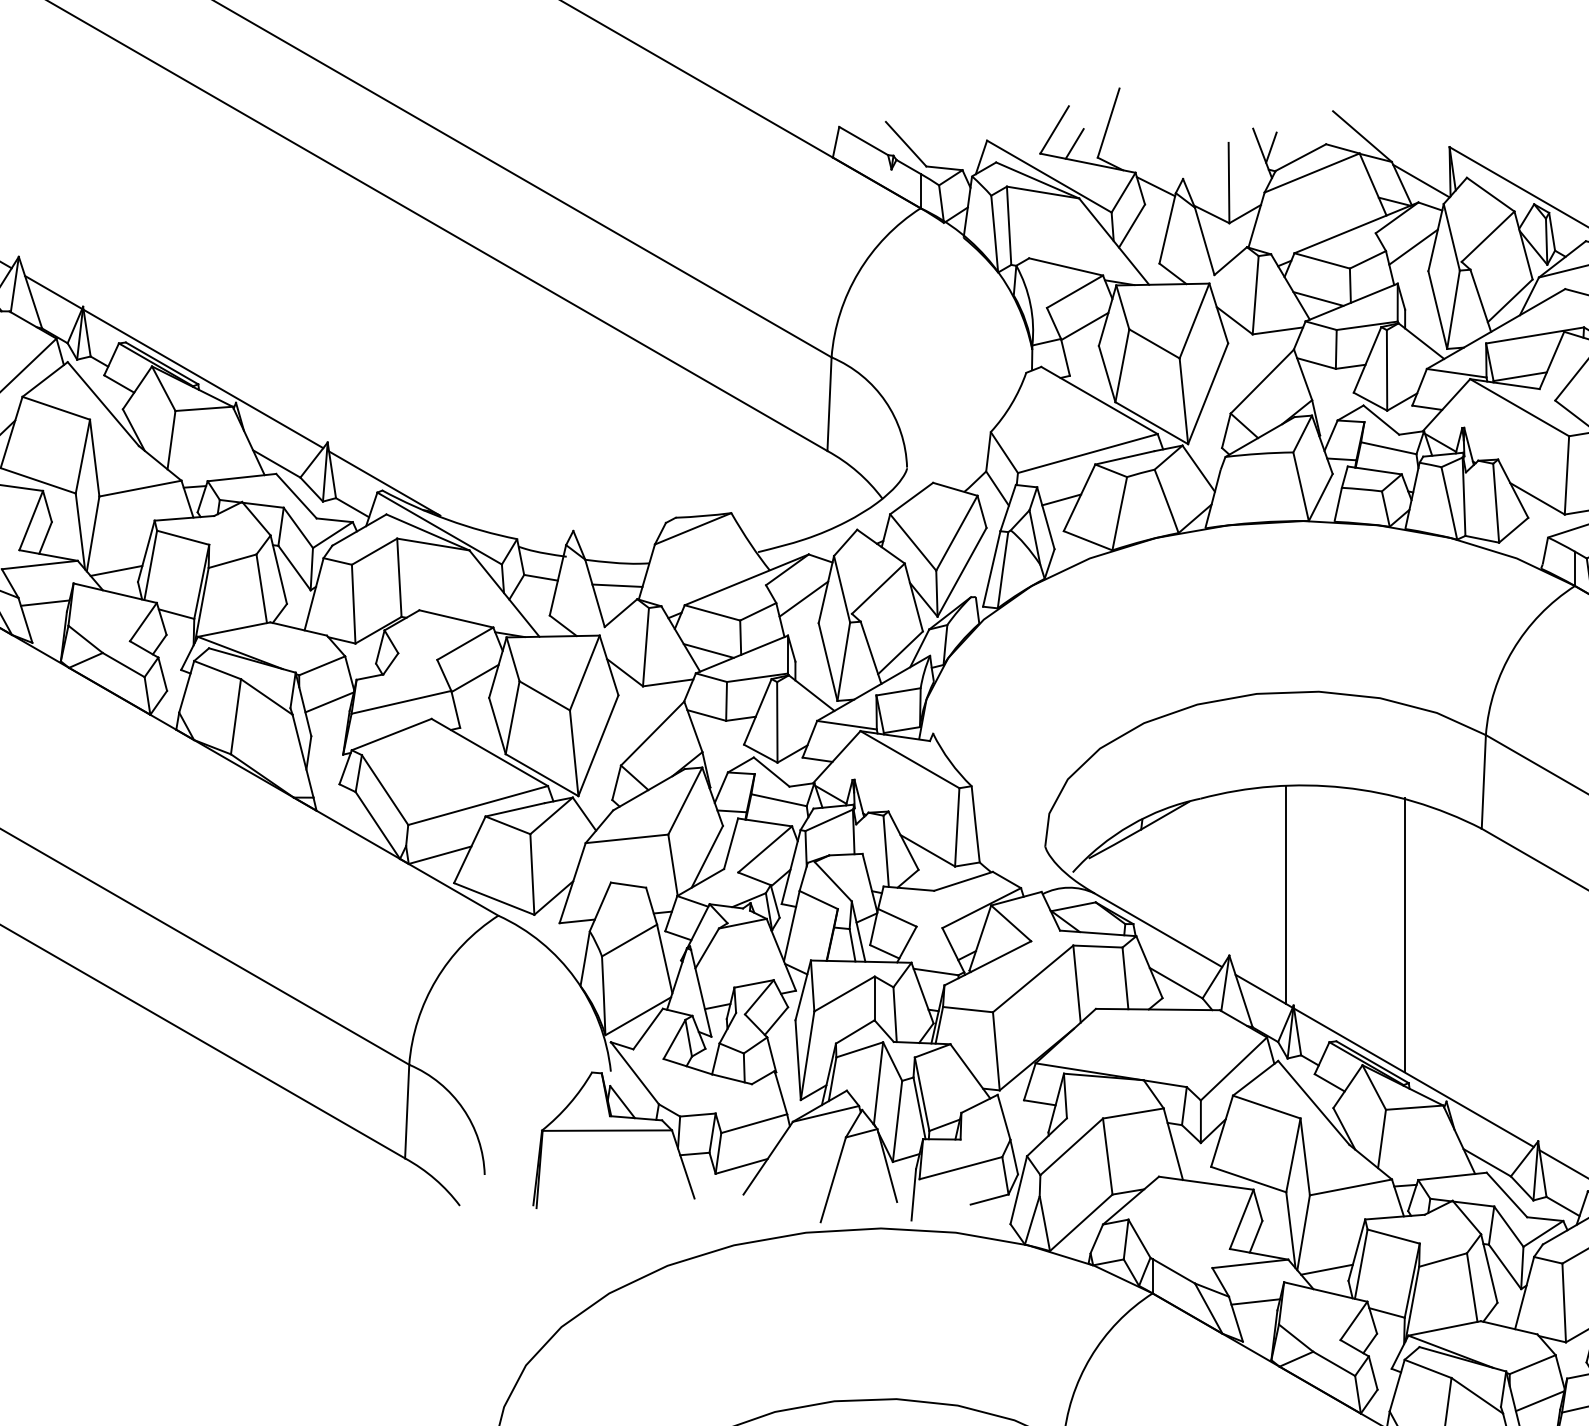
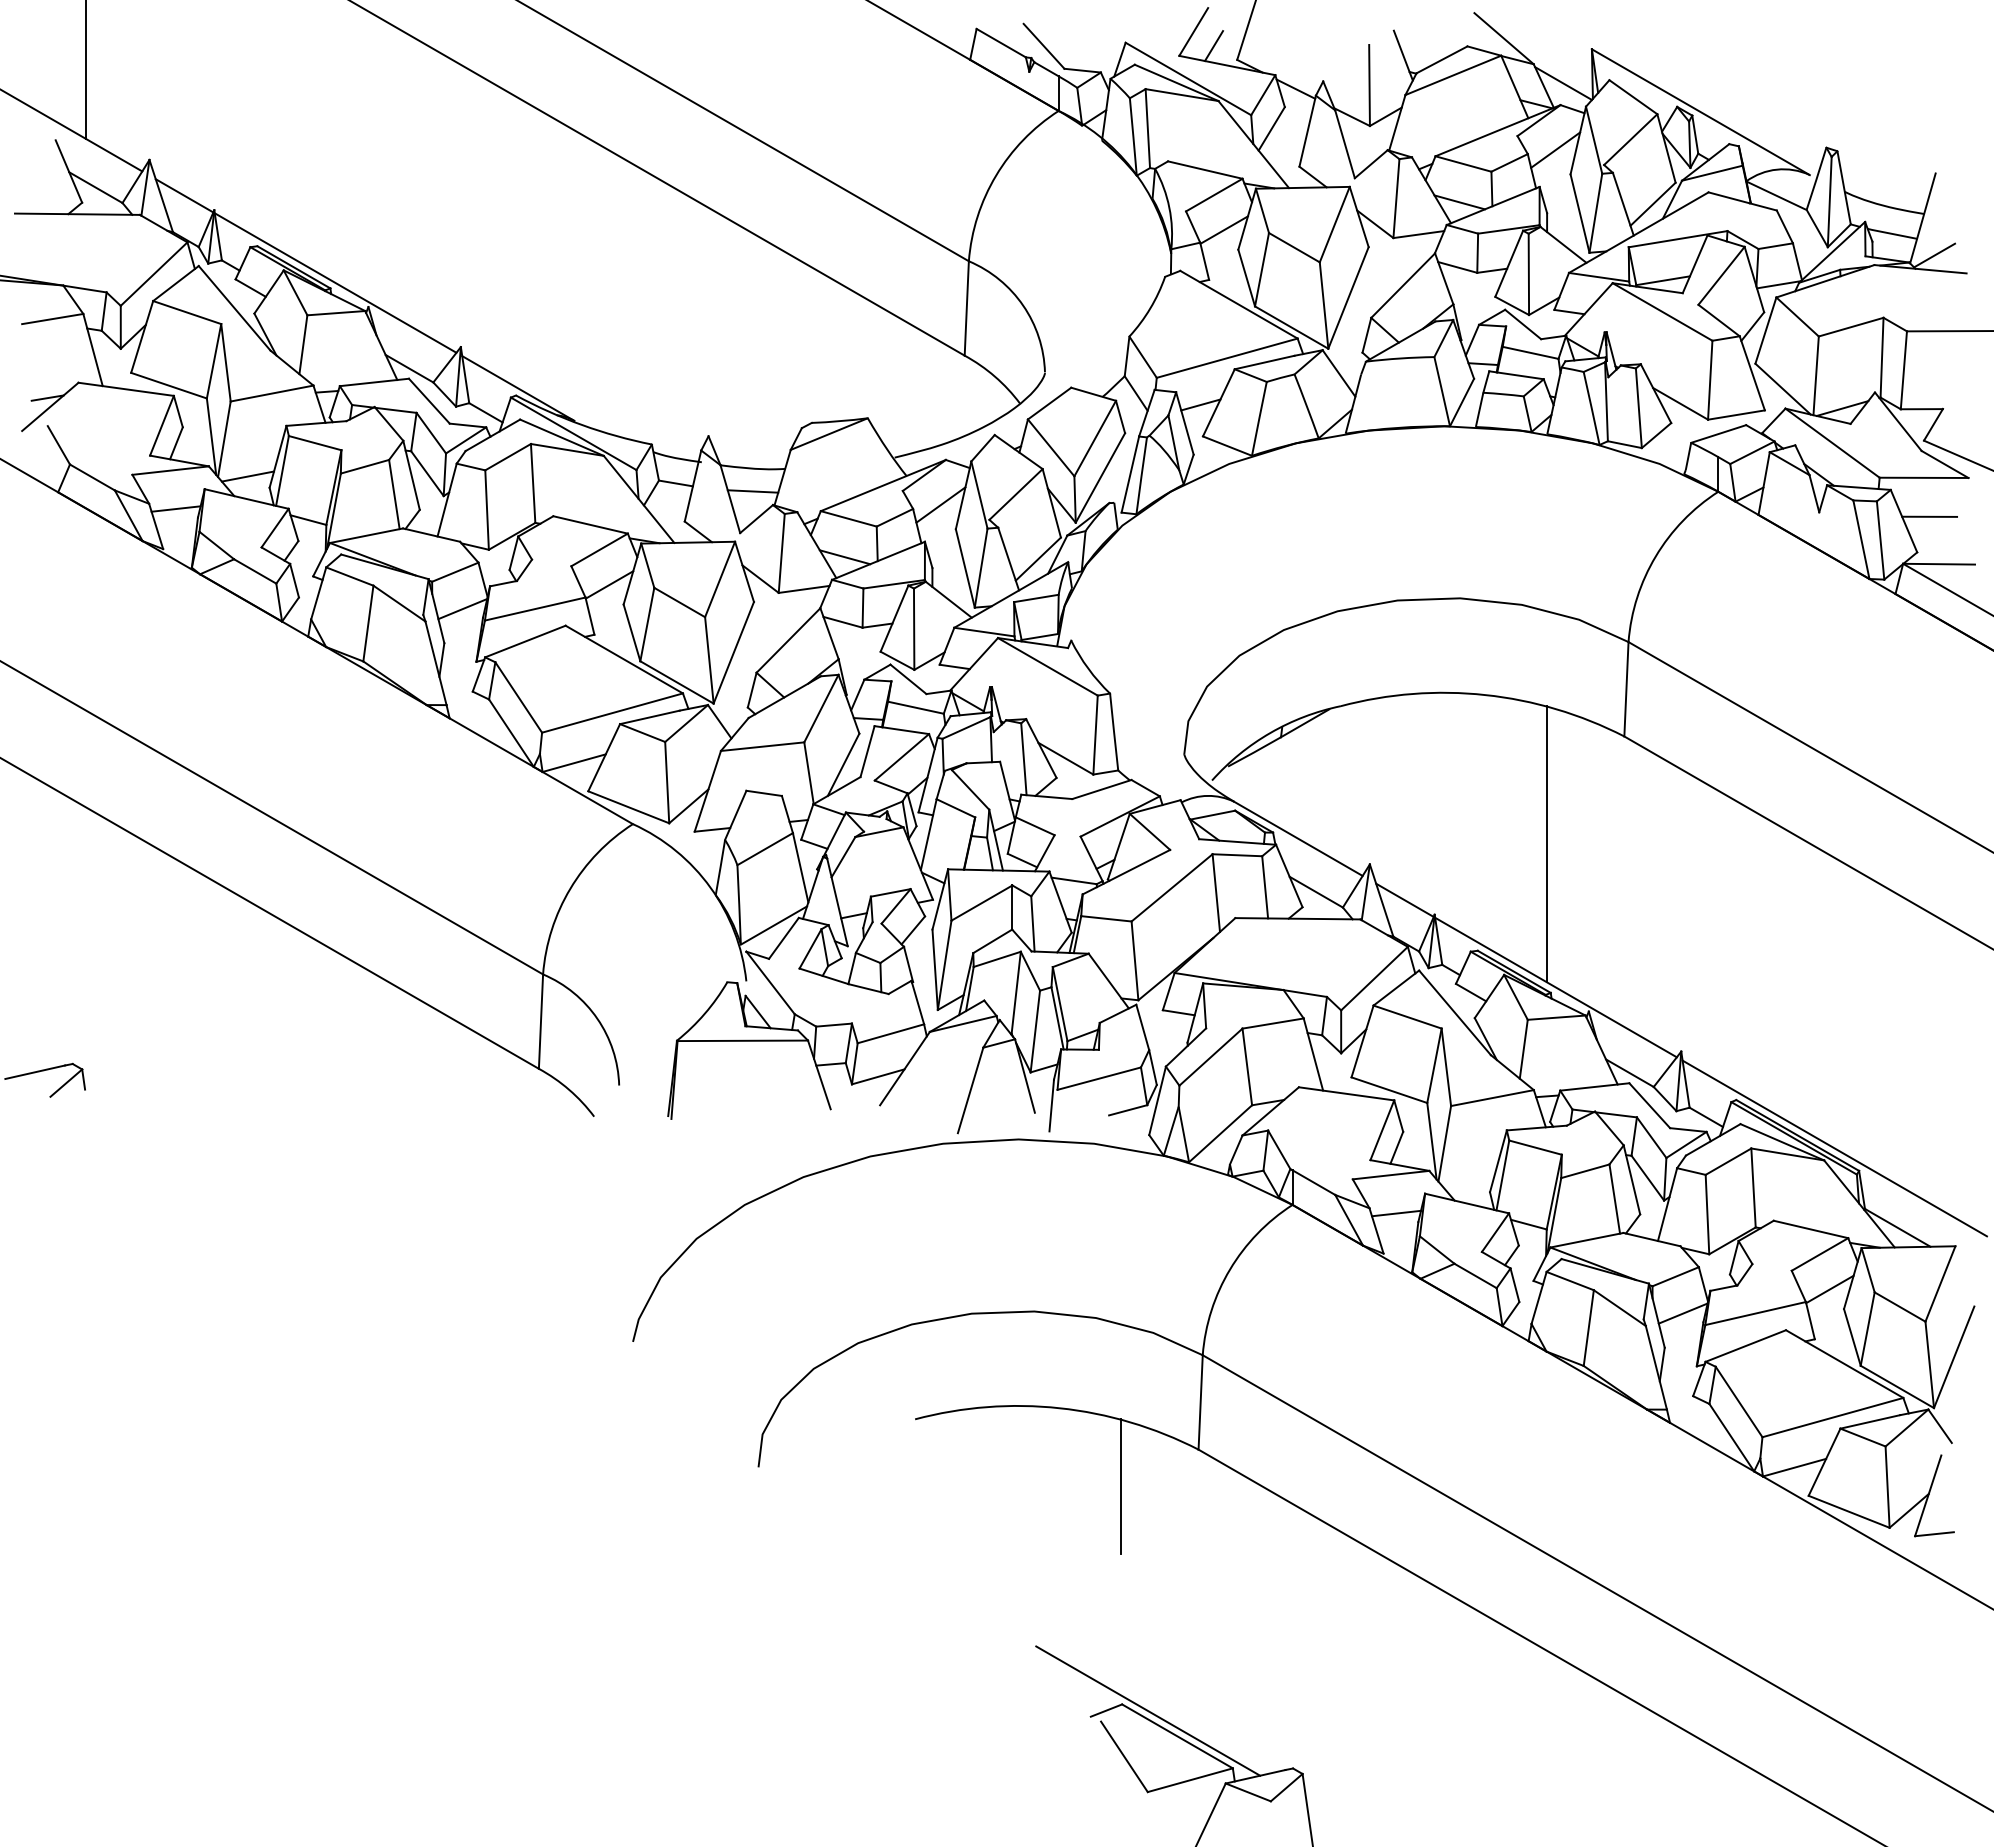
line: (1270, 147) -> (1411, 49), removed
line: (1285, 894) -> (1426, 802), removed
line: (1327, 1270) -> (1468, 1181), removed

